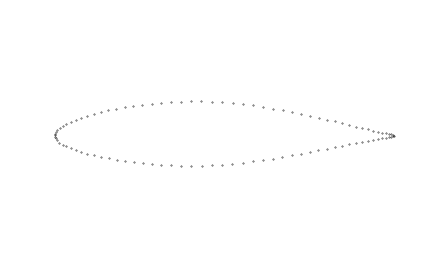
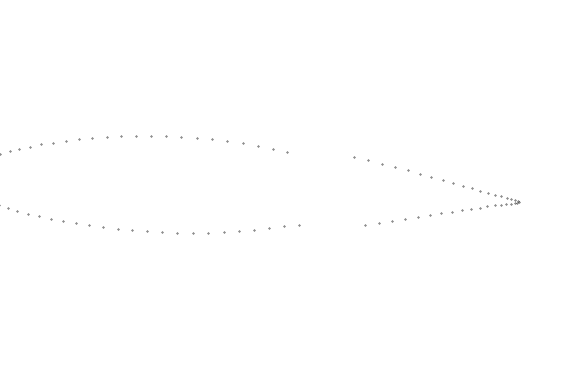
part: (342, 124) -> (442, 181), moved

